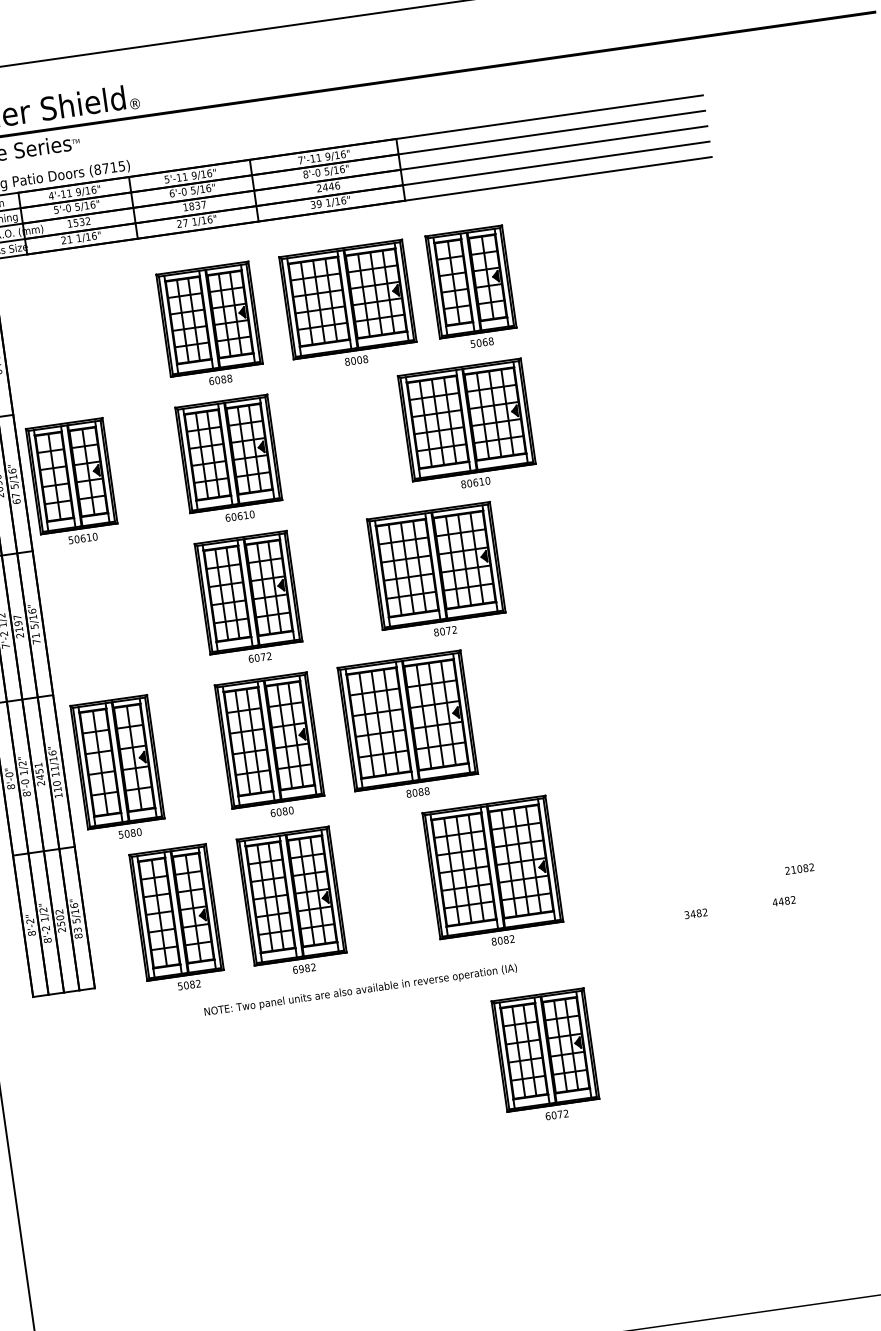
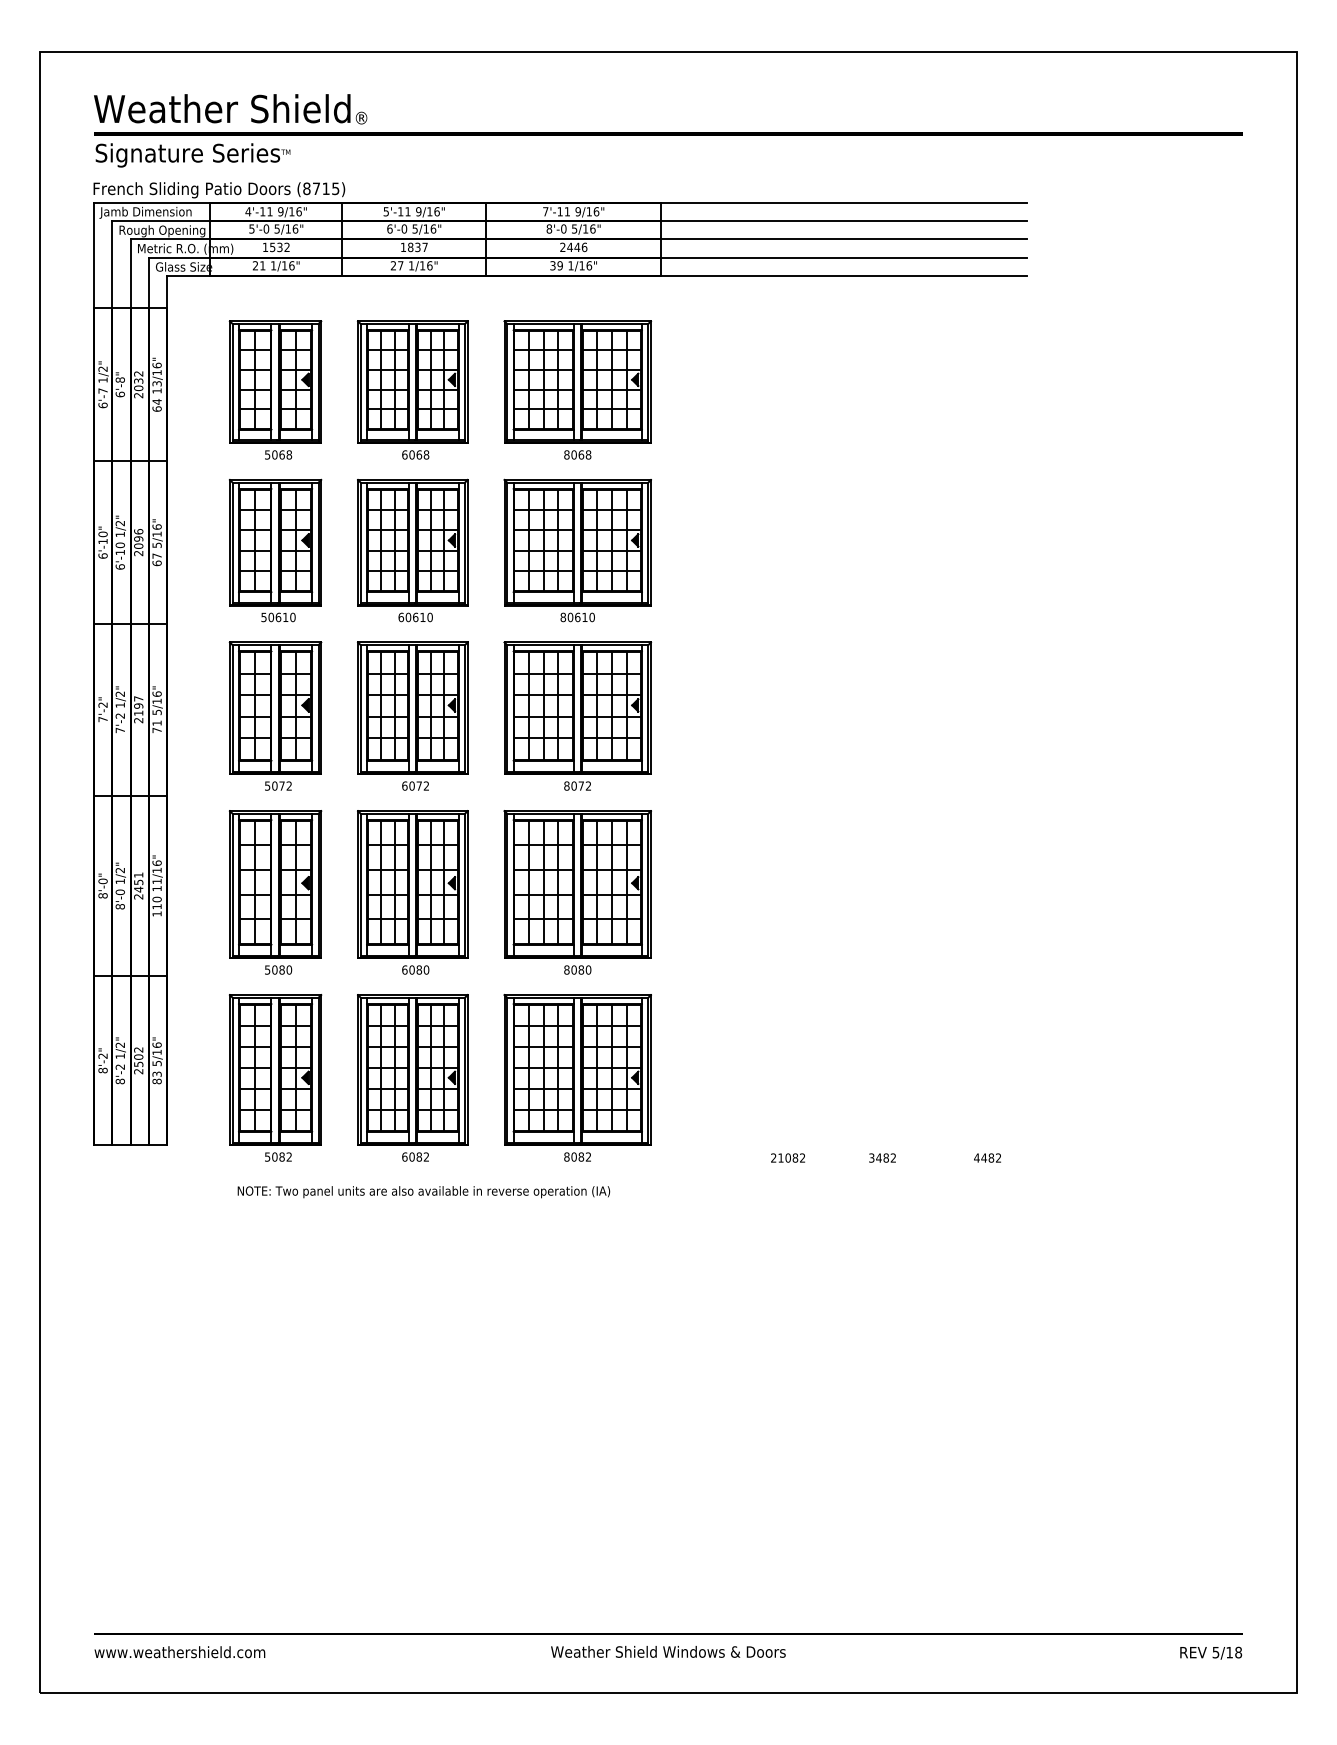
part: (471, 288) -> (275, 389), moved
text: (359, 359) -> (581, 454), 8008 -> 8068
text: (222, 379) -> (418, 454), 6088 -> 6068
part: (467, 426) -> (577, 550), moved
part: (72, 482) -> (275, 550), moved
part: (436, 572) -> (577, 715), moved
part: (134, 615) -> (275, 715), added
part: (118, 768) -> (275, 892), moved
text: (426, 790) -> (588, 969), 8088 -> 8080
text: (799, 868) -> (787, 1157), moved
part: (493, 873) -> (577, 1077), moved
text: (300, 968) -> (411, 1156), 6982 -> 6082
text: (360, 990) -> (423, 1192), moved
part: (546, 1056) -> (683, 1299), removed

